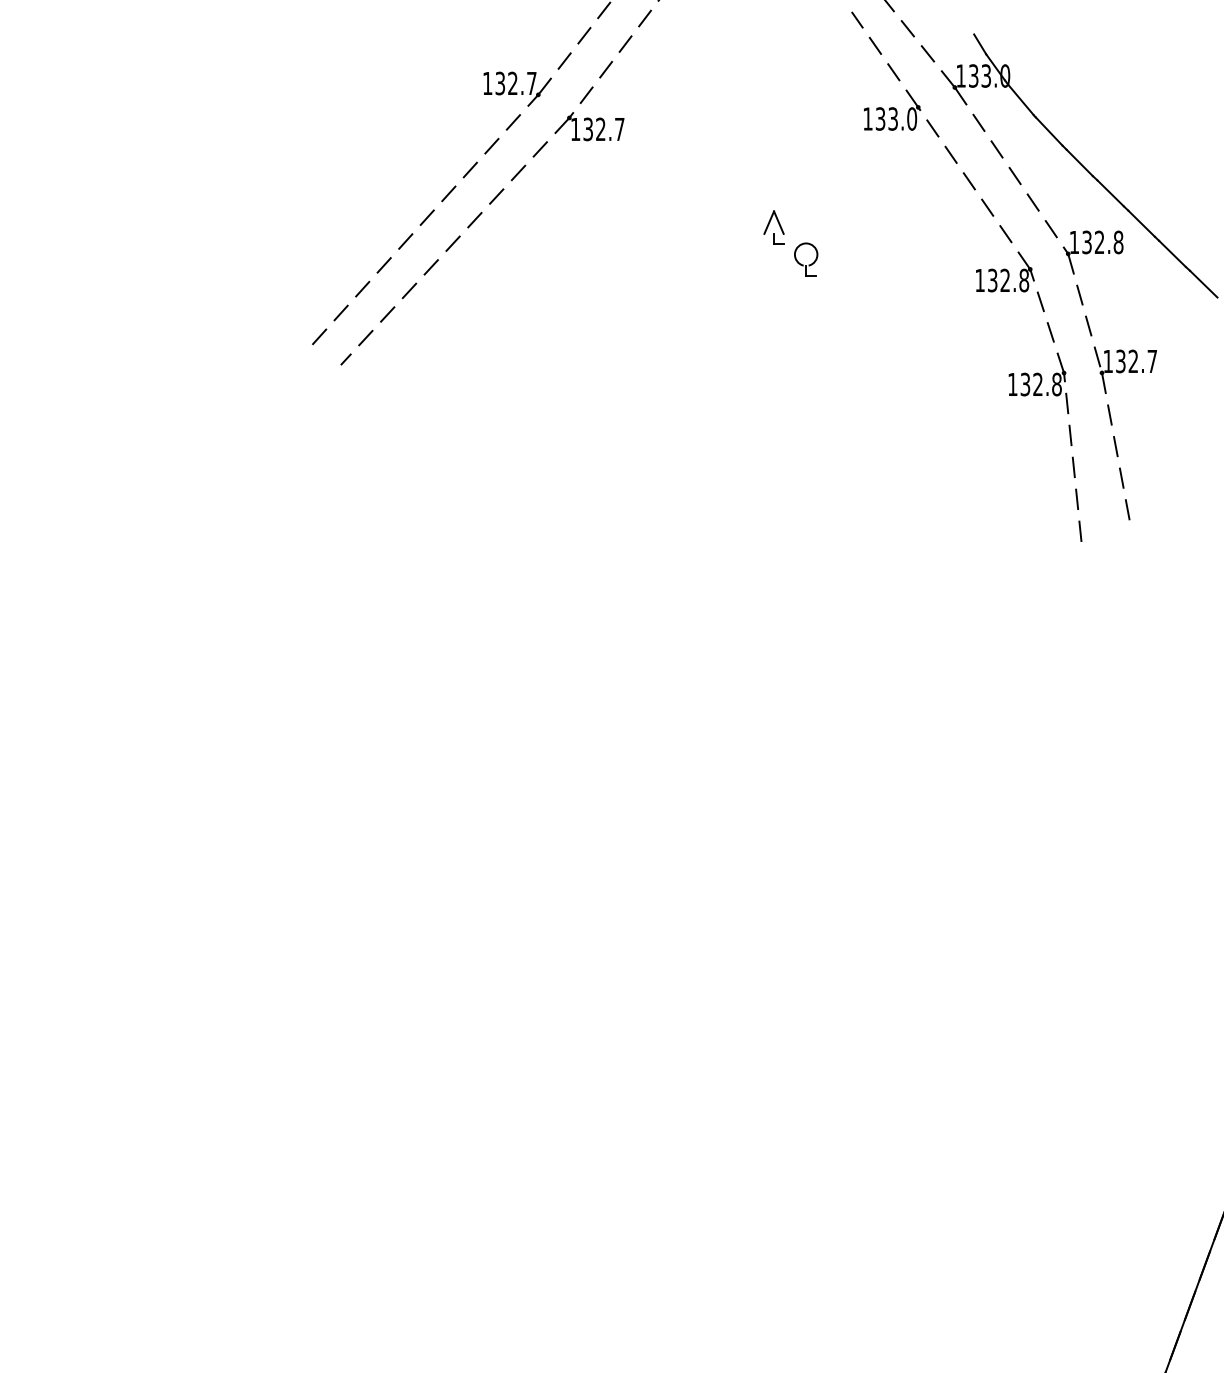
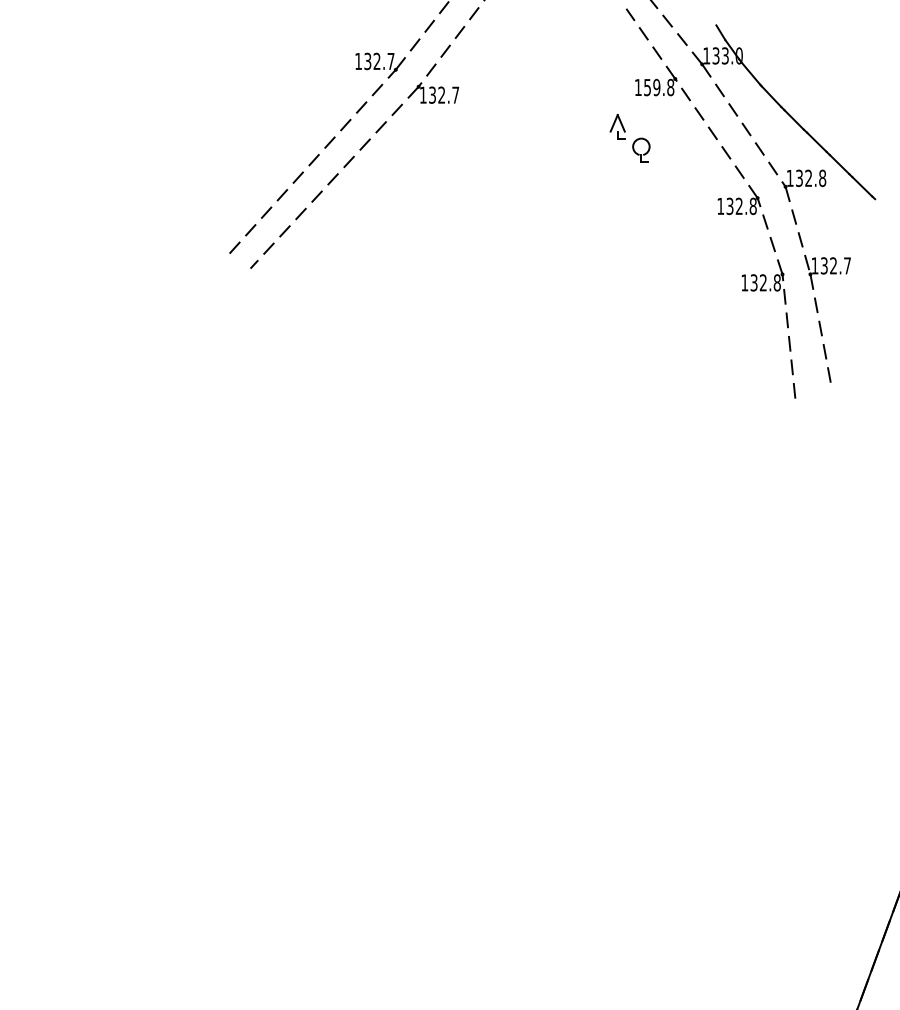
text: (896, 118) -> (659, 87), 133.0 -> 159.8
part: (790, 243) -> (629, 138), moved
line: (1203, 283) -> (885, 208), removed

